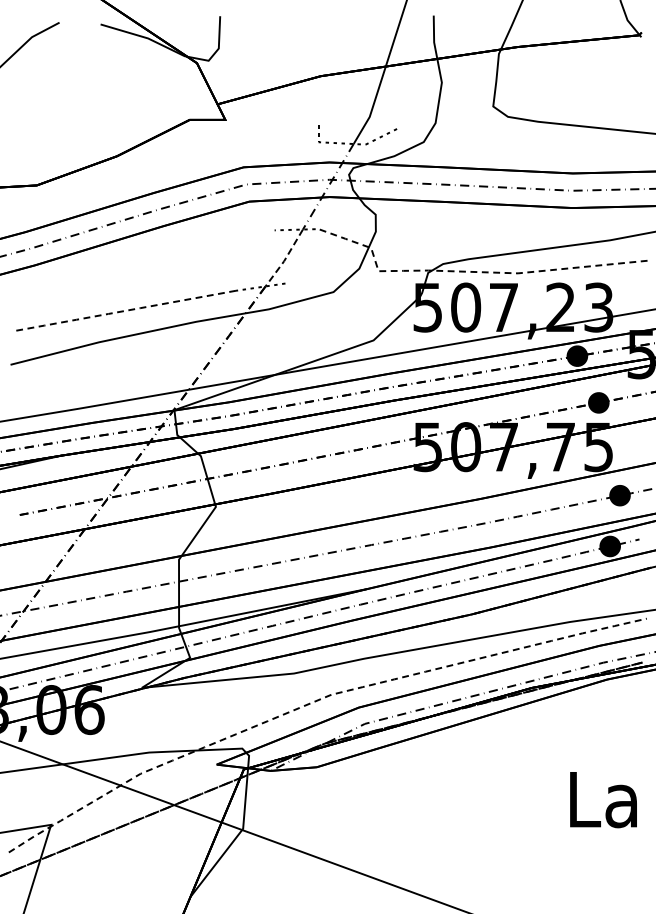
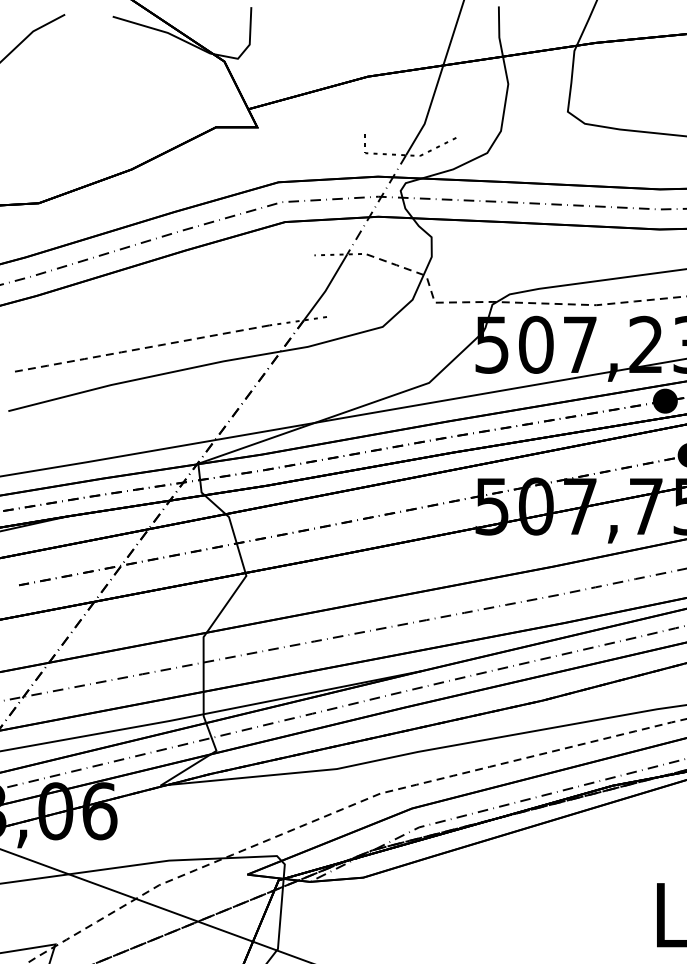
line: (285, 259) -> (327, 289), dashed -> solid

